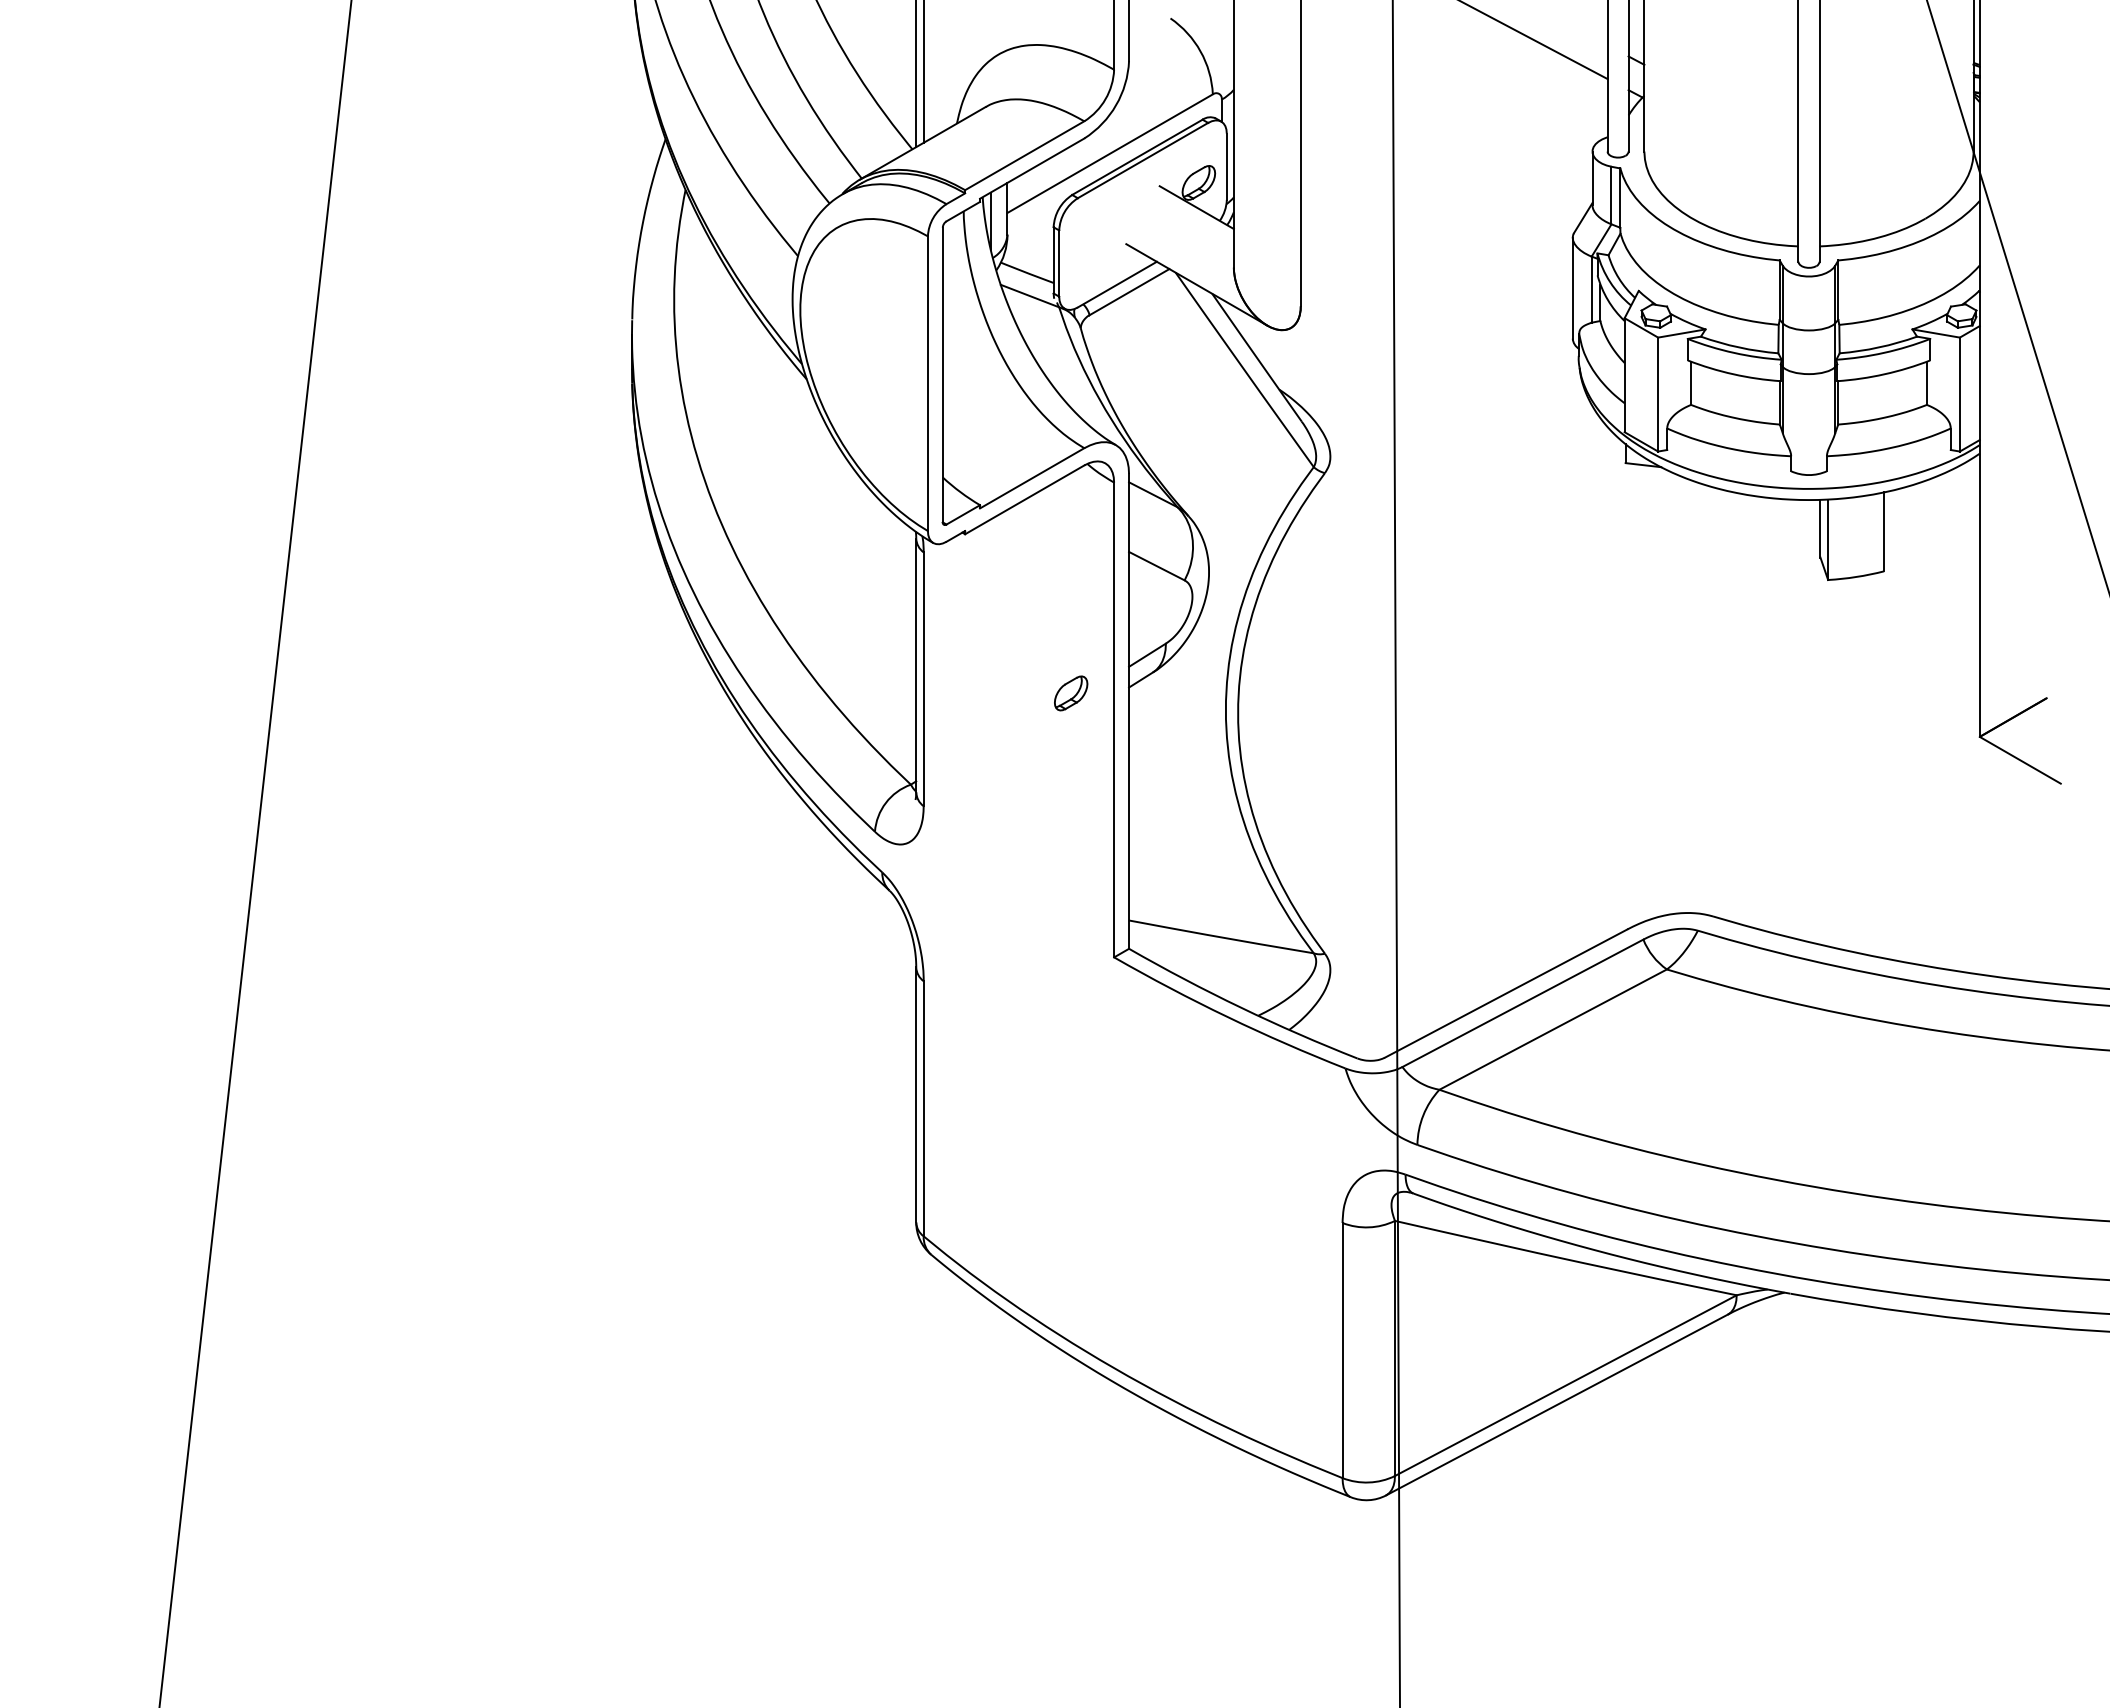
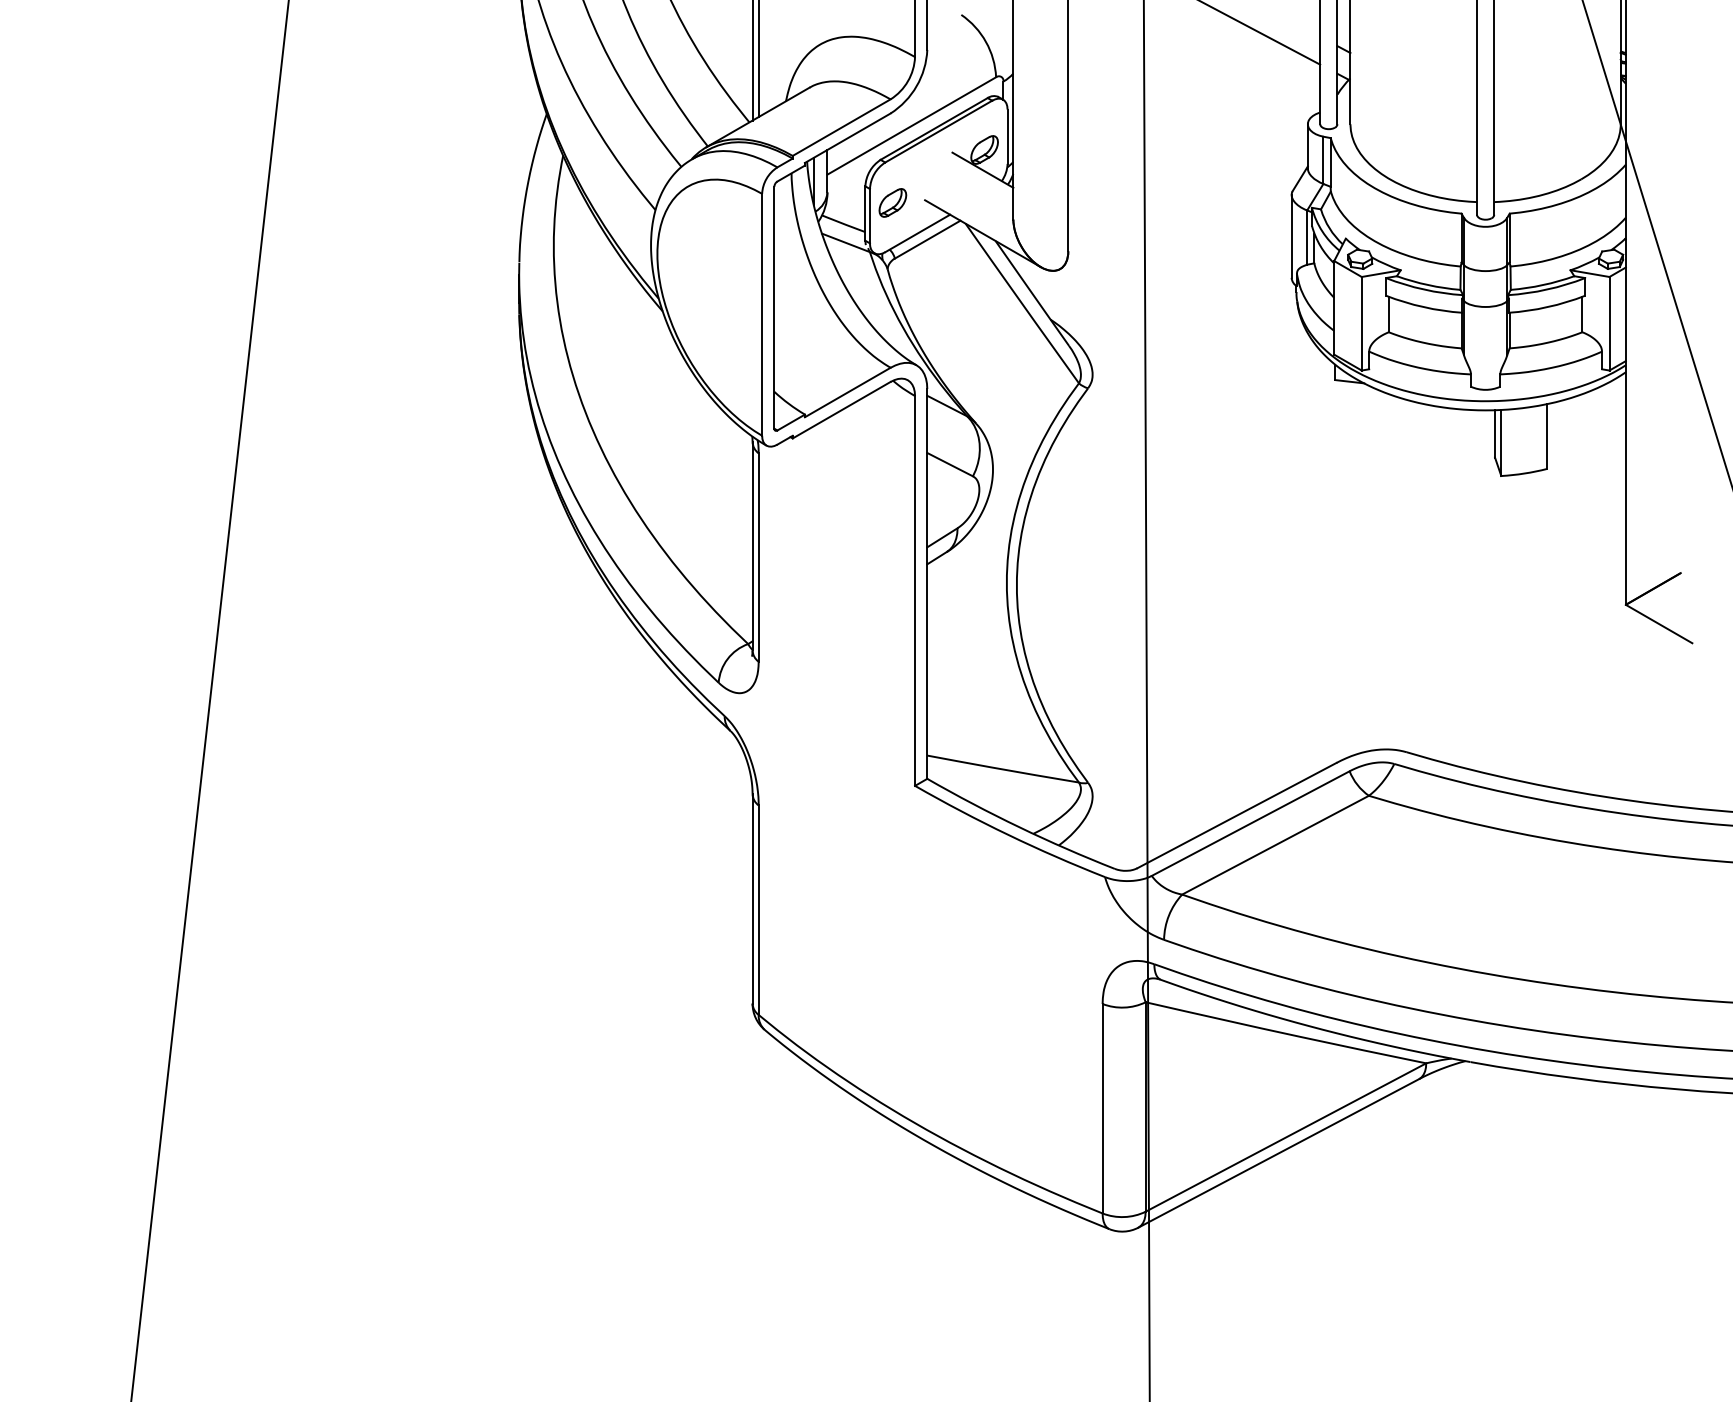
part: (1071, 693) -> (893, 203), moved

